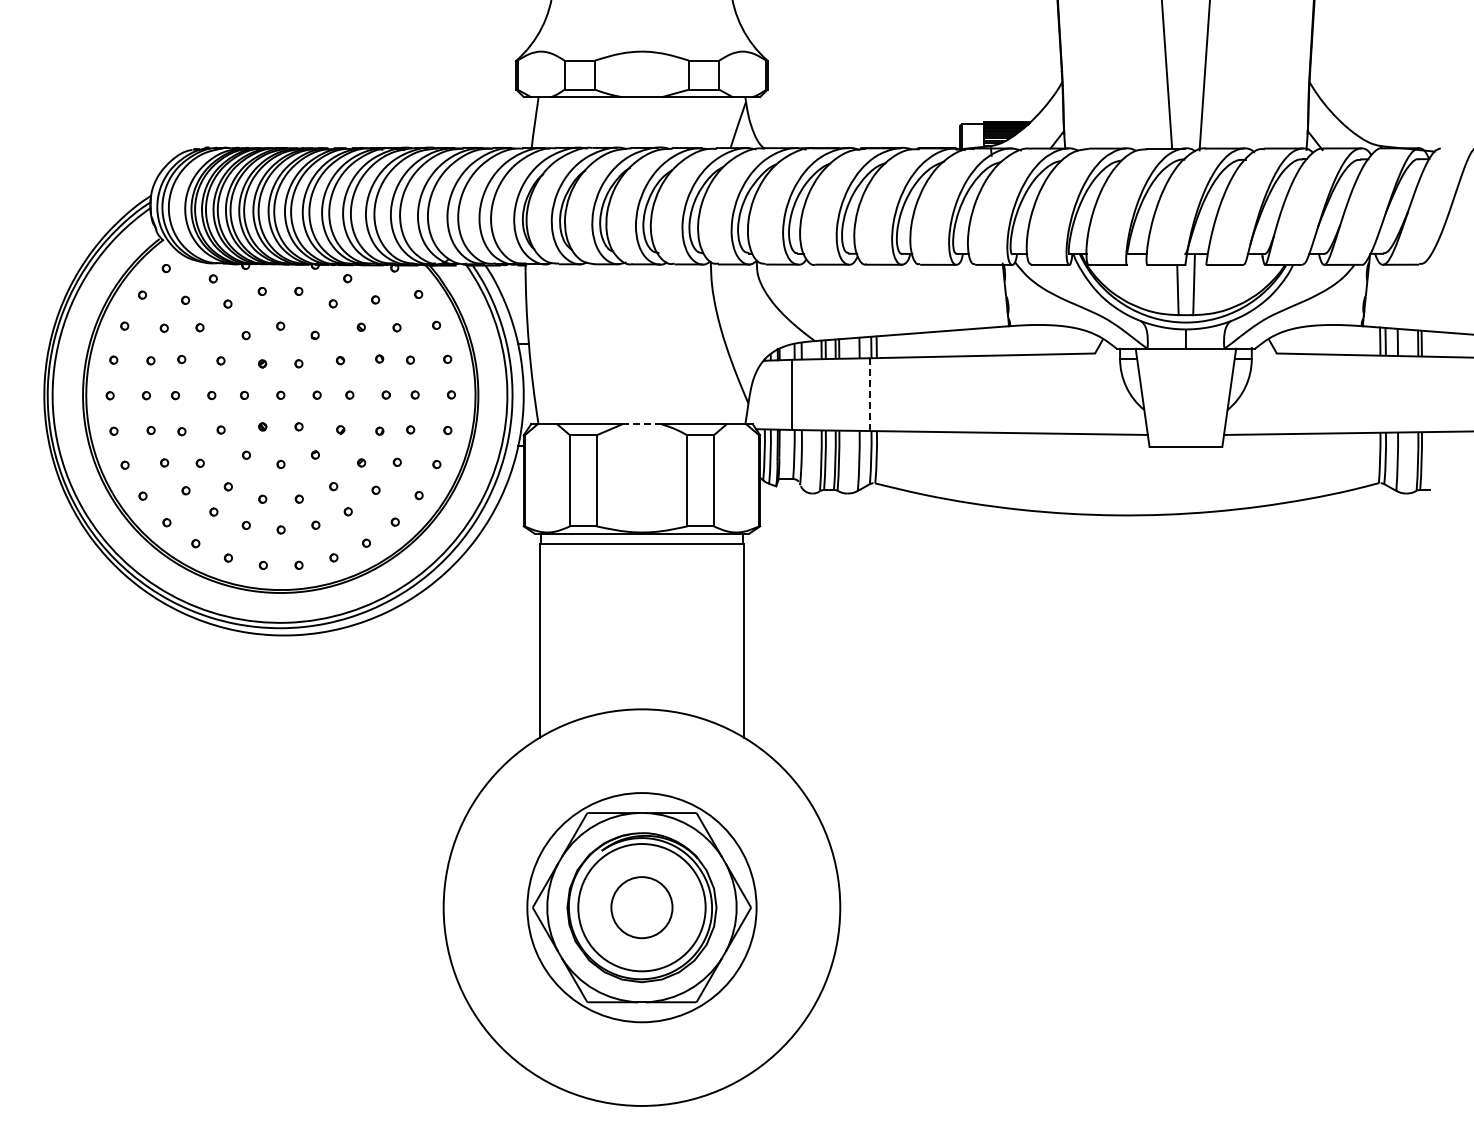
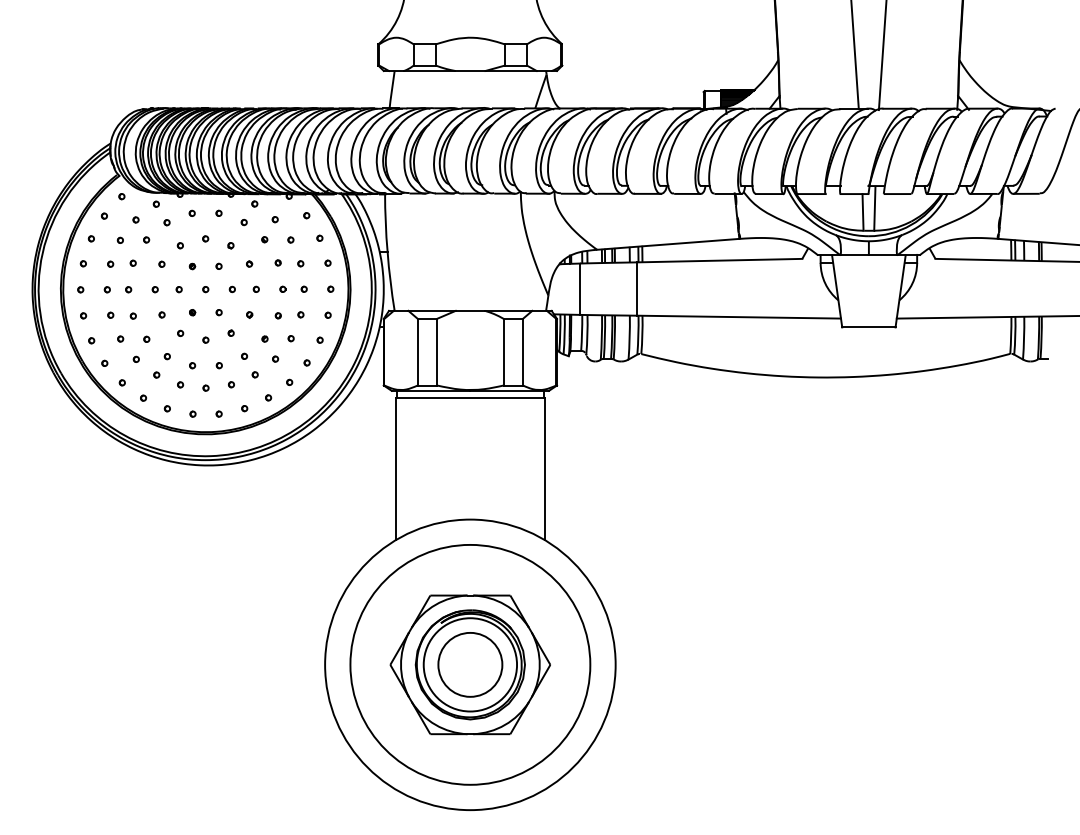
line: (869, 394) -> (637, 288), dashed -> solid
line: (642, 424) -> (470, 310), dashed -> solid
circle: (641, 907) -> (470, 664), size x1.43
circle: (641, 907) -> (470, 664), size x1.43

